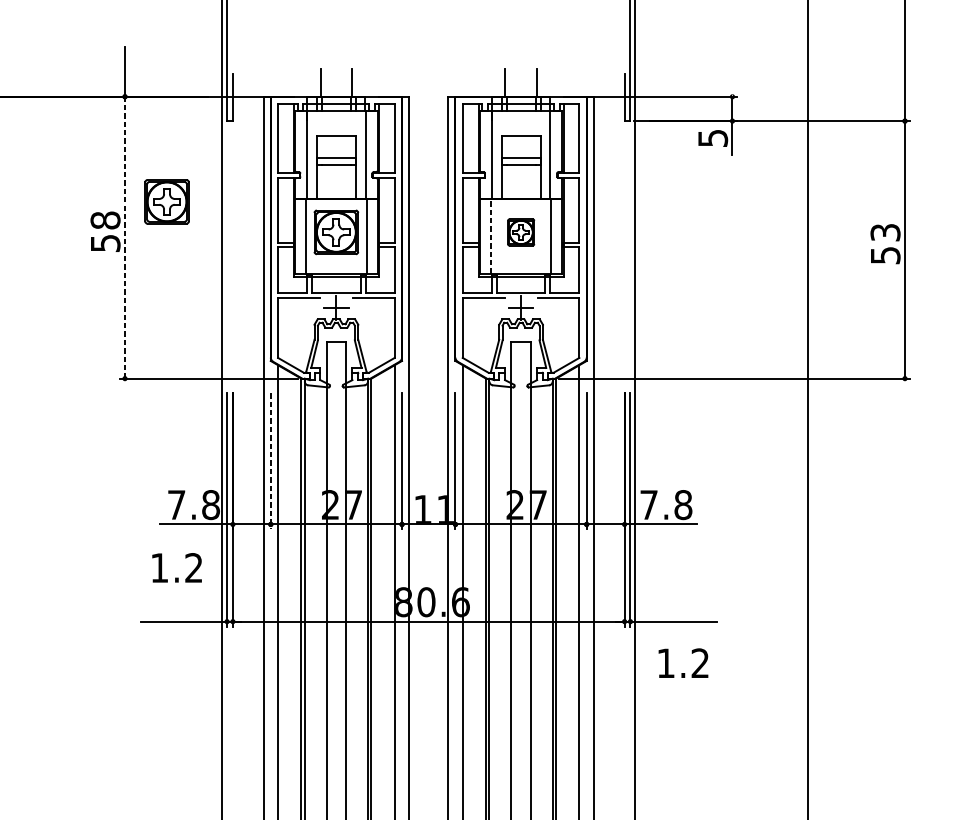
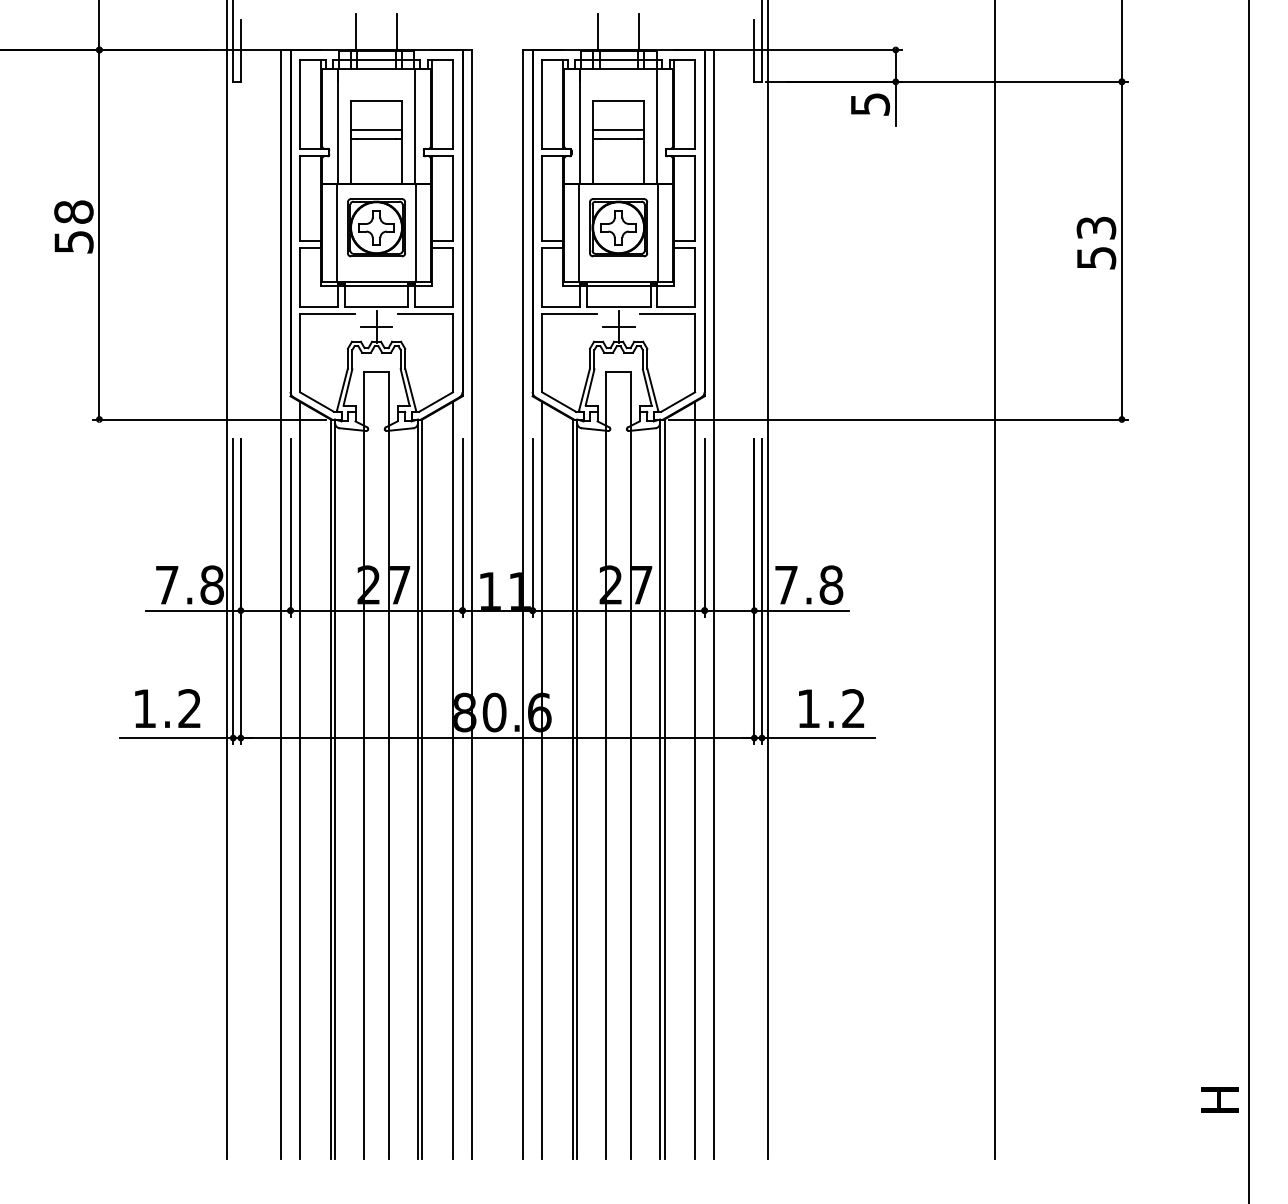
part: (167, 201) -> (154, 187), removed
part: (520, 232) -> (618, 227), size x1.67
line: (490, 236) -> (578, 232), dashed -> solid
line: (125, 237) -> (99, 234), dashed -> solid
line: (270, 461) -> (290, 528), dashed -> solid
text: (176, 567) -> (167, 708), moved
text: (683, 663) -> (831, 708), moved

